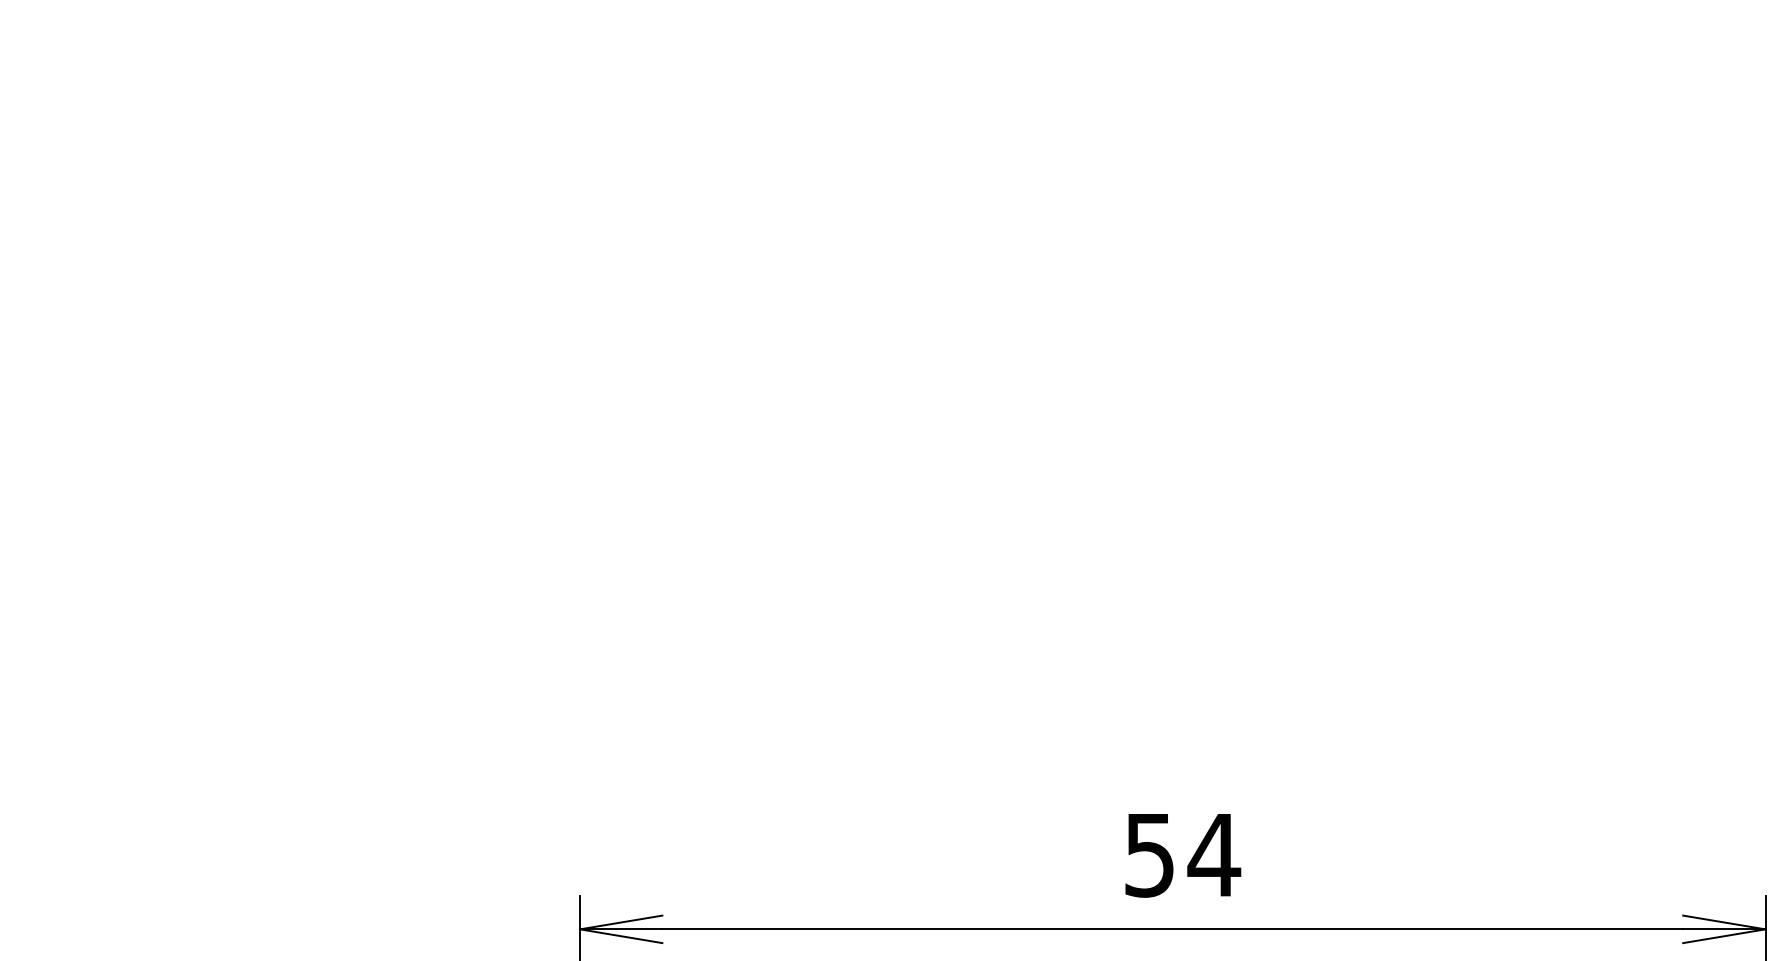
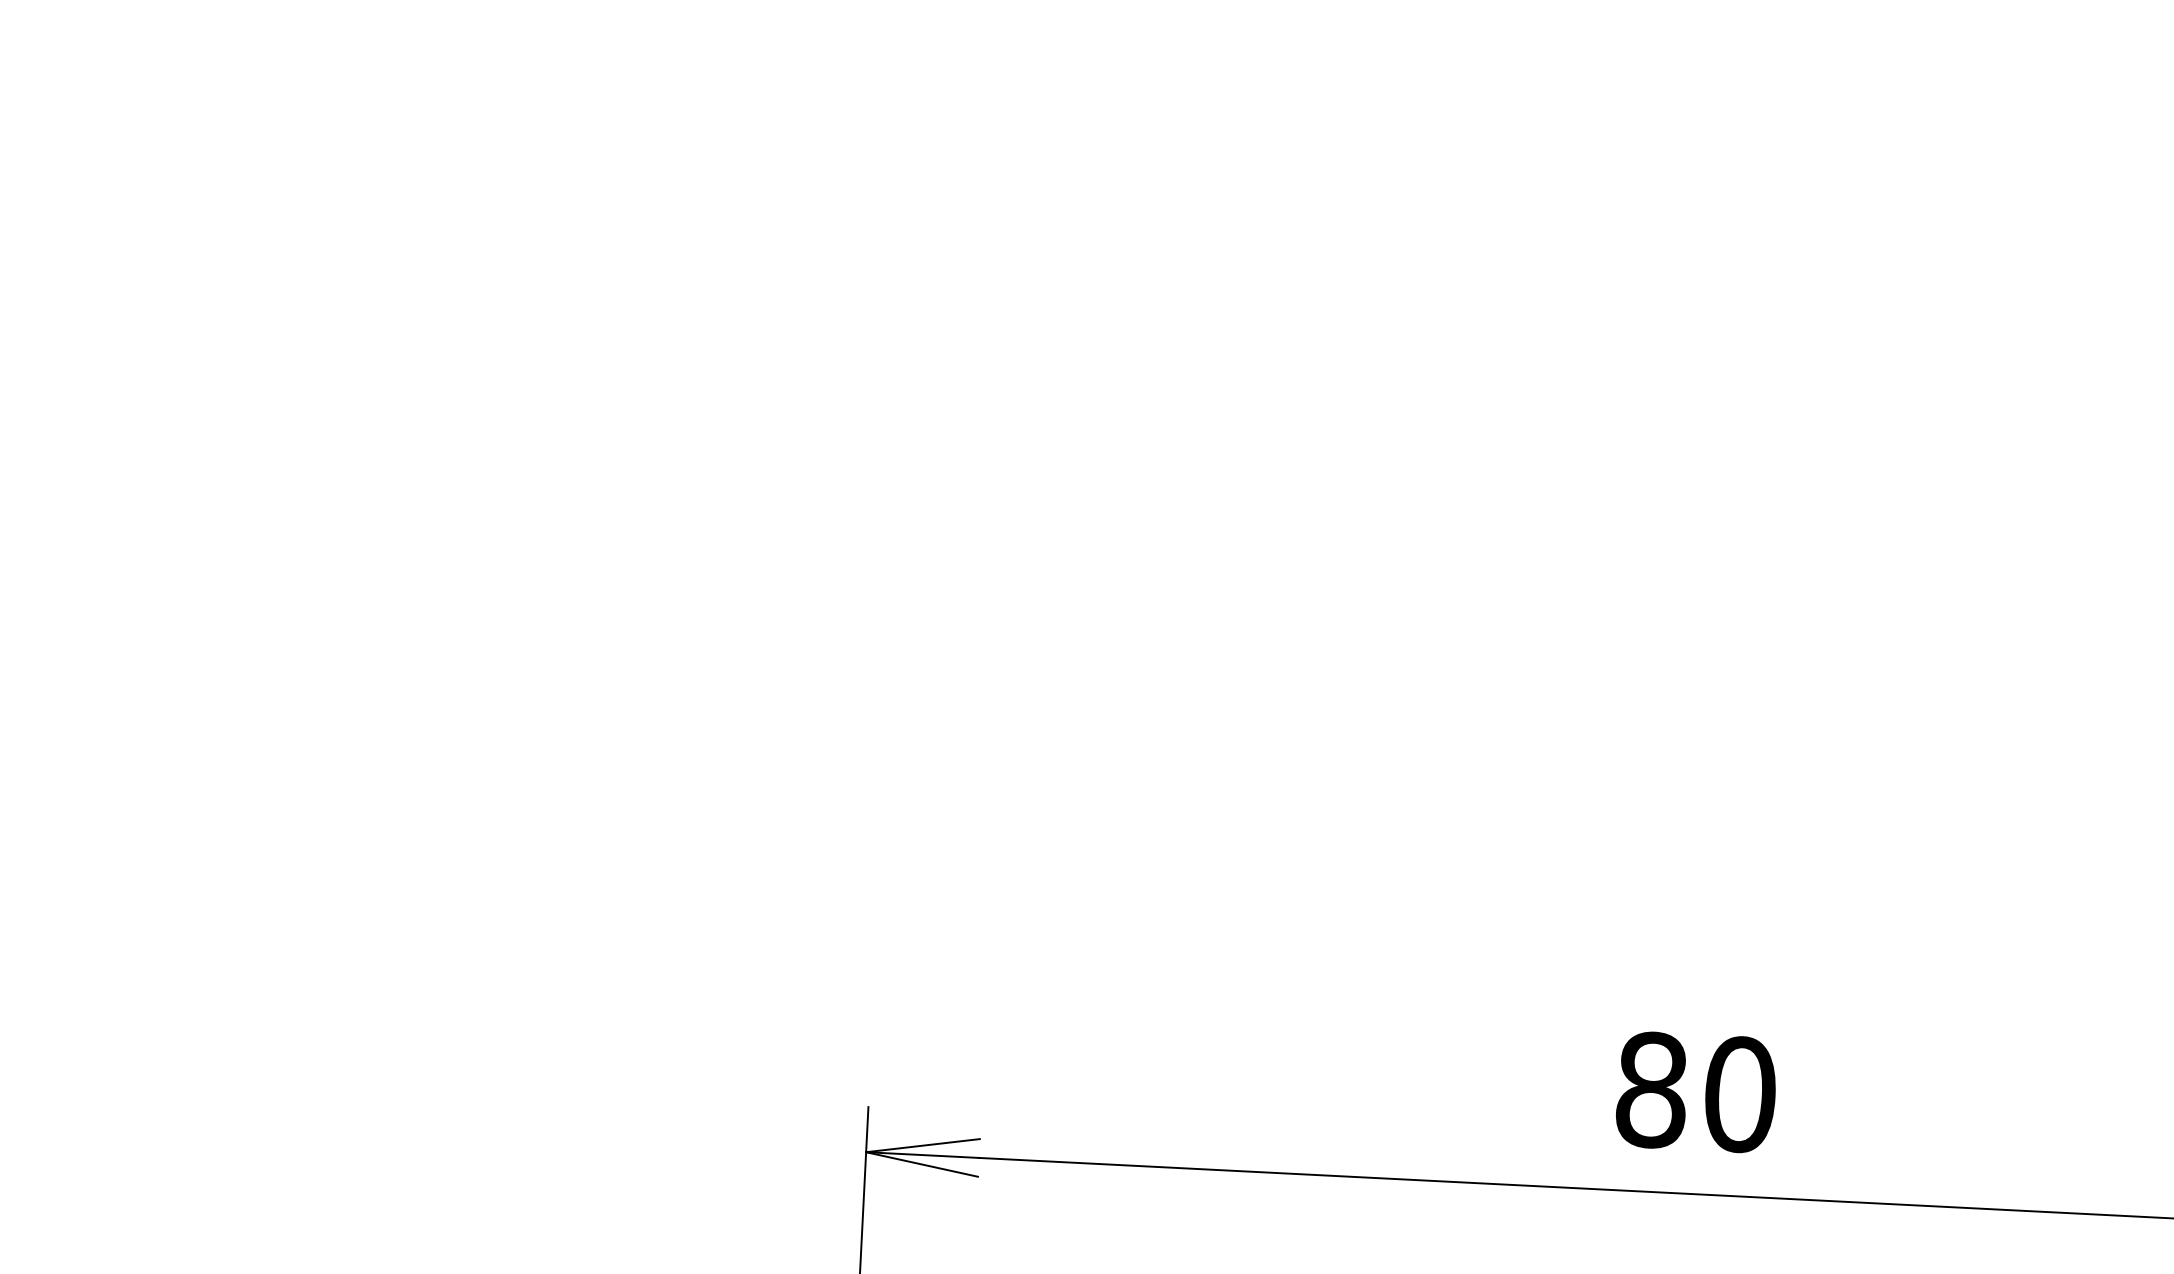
text: (1182, 854) -> (1696, 1091), 54 -> 80

